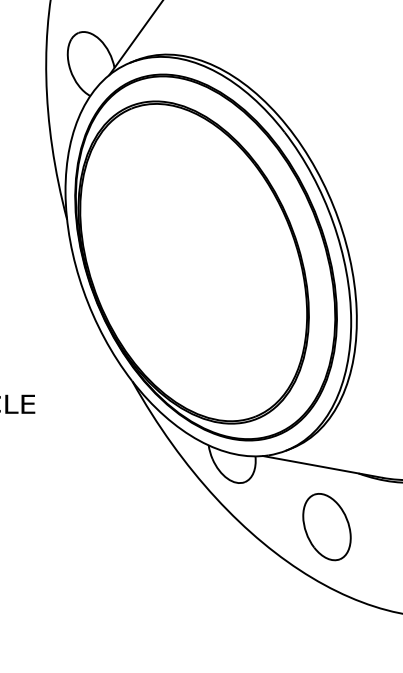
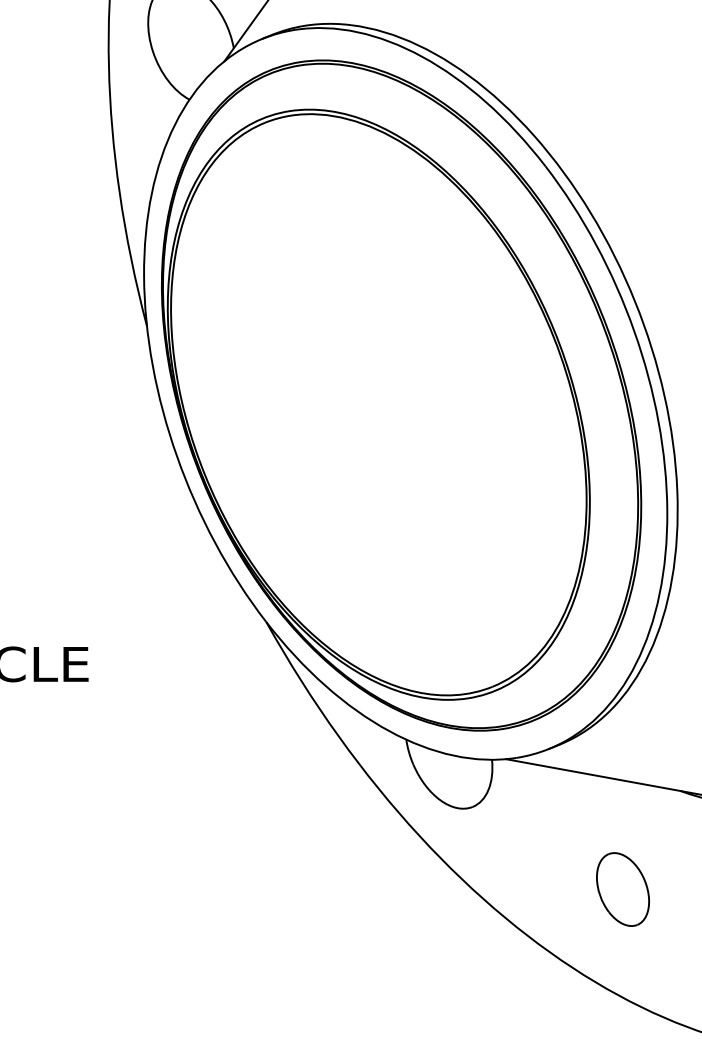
part: (326, 527) -> (622, 890), size x0.6

